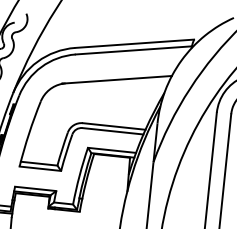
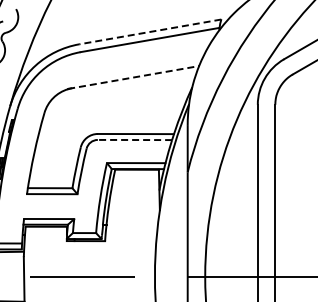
line: (133, 44) -> (149, 32), solid -> dashed
line: (117, 79) -> (134, 77), solid -> dashed
line: (112, 131) -> (134, 140), solid -> dashed

